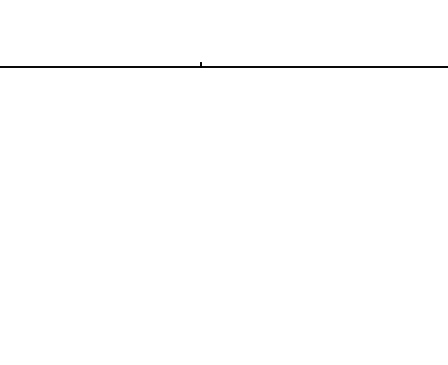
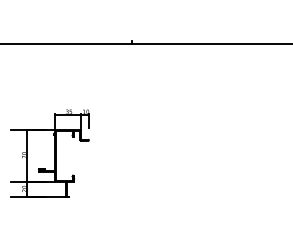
part: (75, 234) -> (49, 153), added

